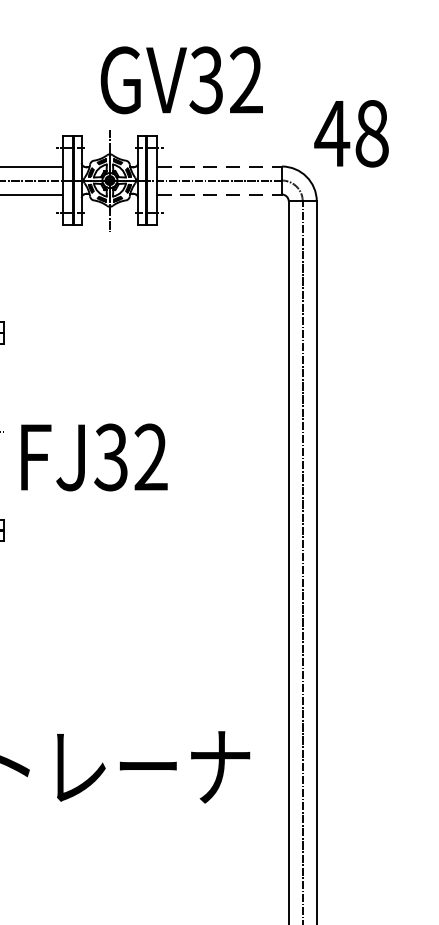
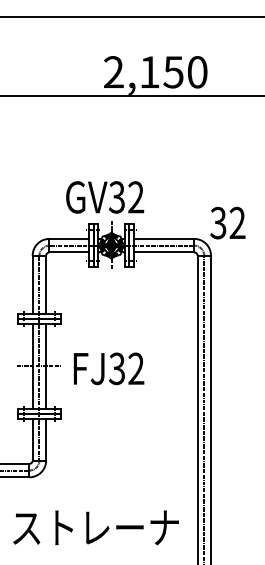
text: (182, 80) -> (105, 197), moved
text: (351, 132) -> (227, 222), 48 -> 32
line: (220, 165) -> (164, 238), dashed -> solid
line: (220, 194) -> (164, 252), dashed -> solid
text: (93, 456) -> (108, 368), moved

